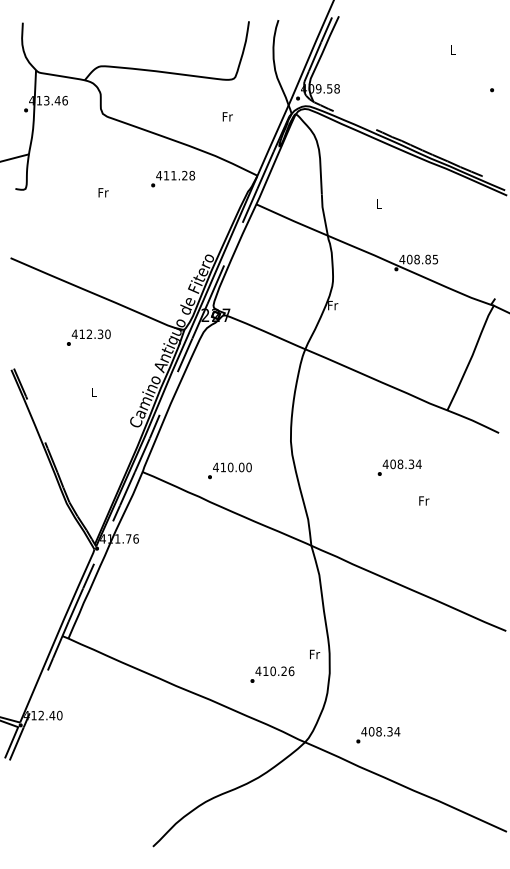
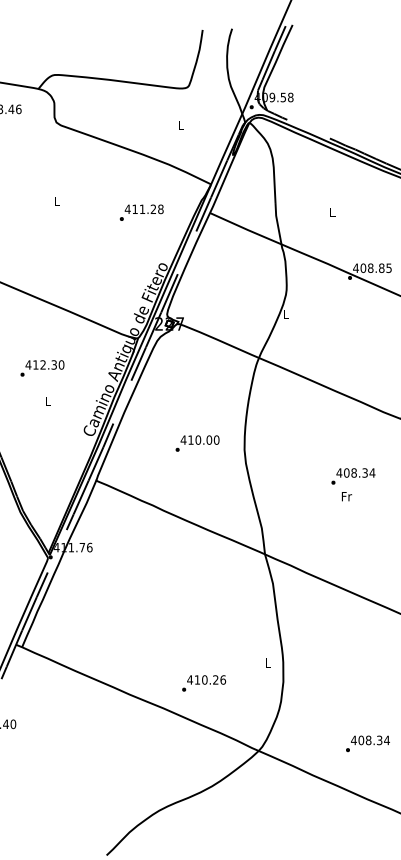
text: (227, 116) -> (181, 125), Fr -> L
text: (172, 178) -> (141, 212), moved
text: (103, 192) -> (57, 201), Fr -> L
text: (333, 305) -> (287, 314), Fr -> L
text: (88, 337) -> (42, 368), moved
text: (229, 470) -> (197, 443), moved
text: (424, 500) -> (347, 496), moved
text: (315, 654) -> (269, 663), Fr -> L
text: (272, 674) -> (204, 683), moved
text: (378, 735) -> (368, 744), moved

